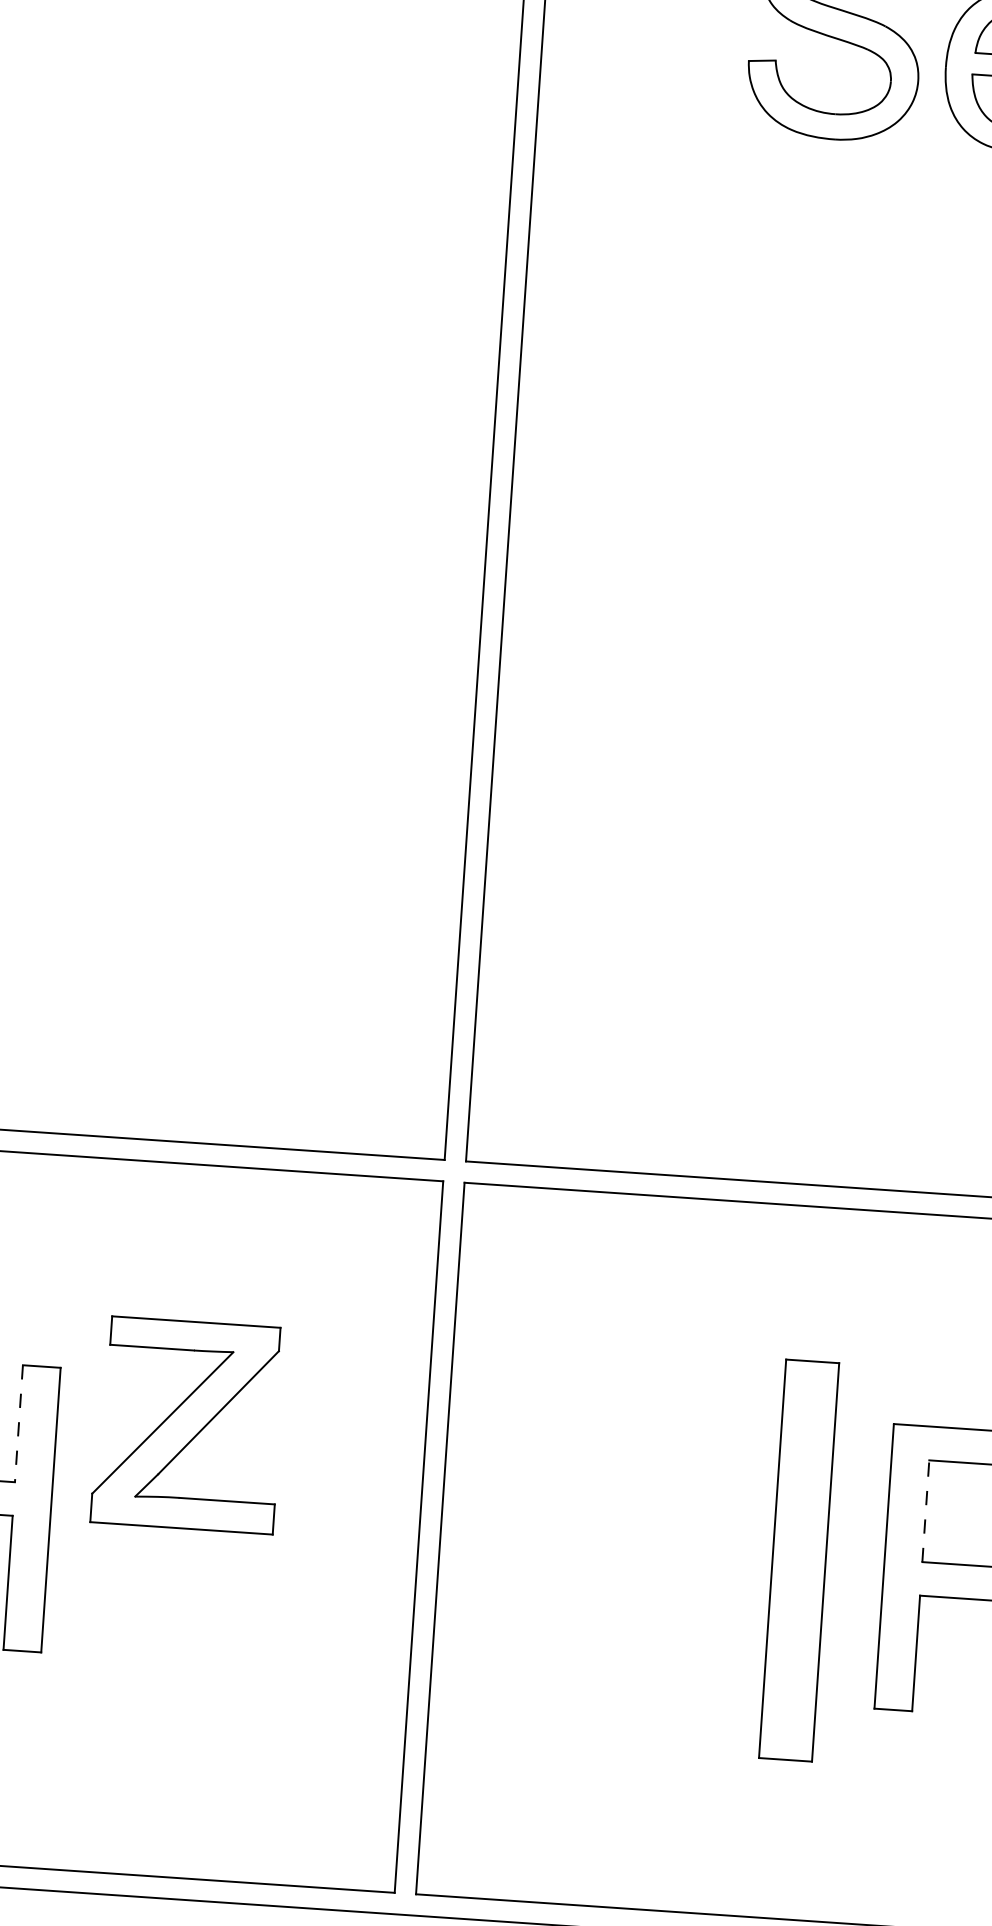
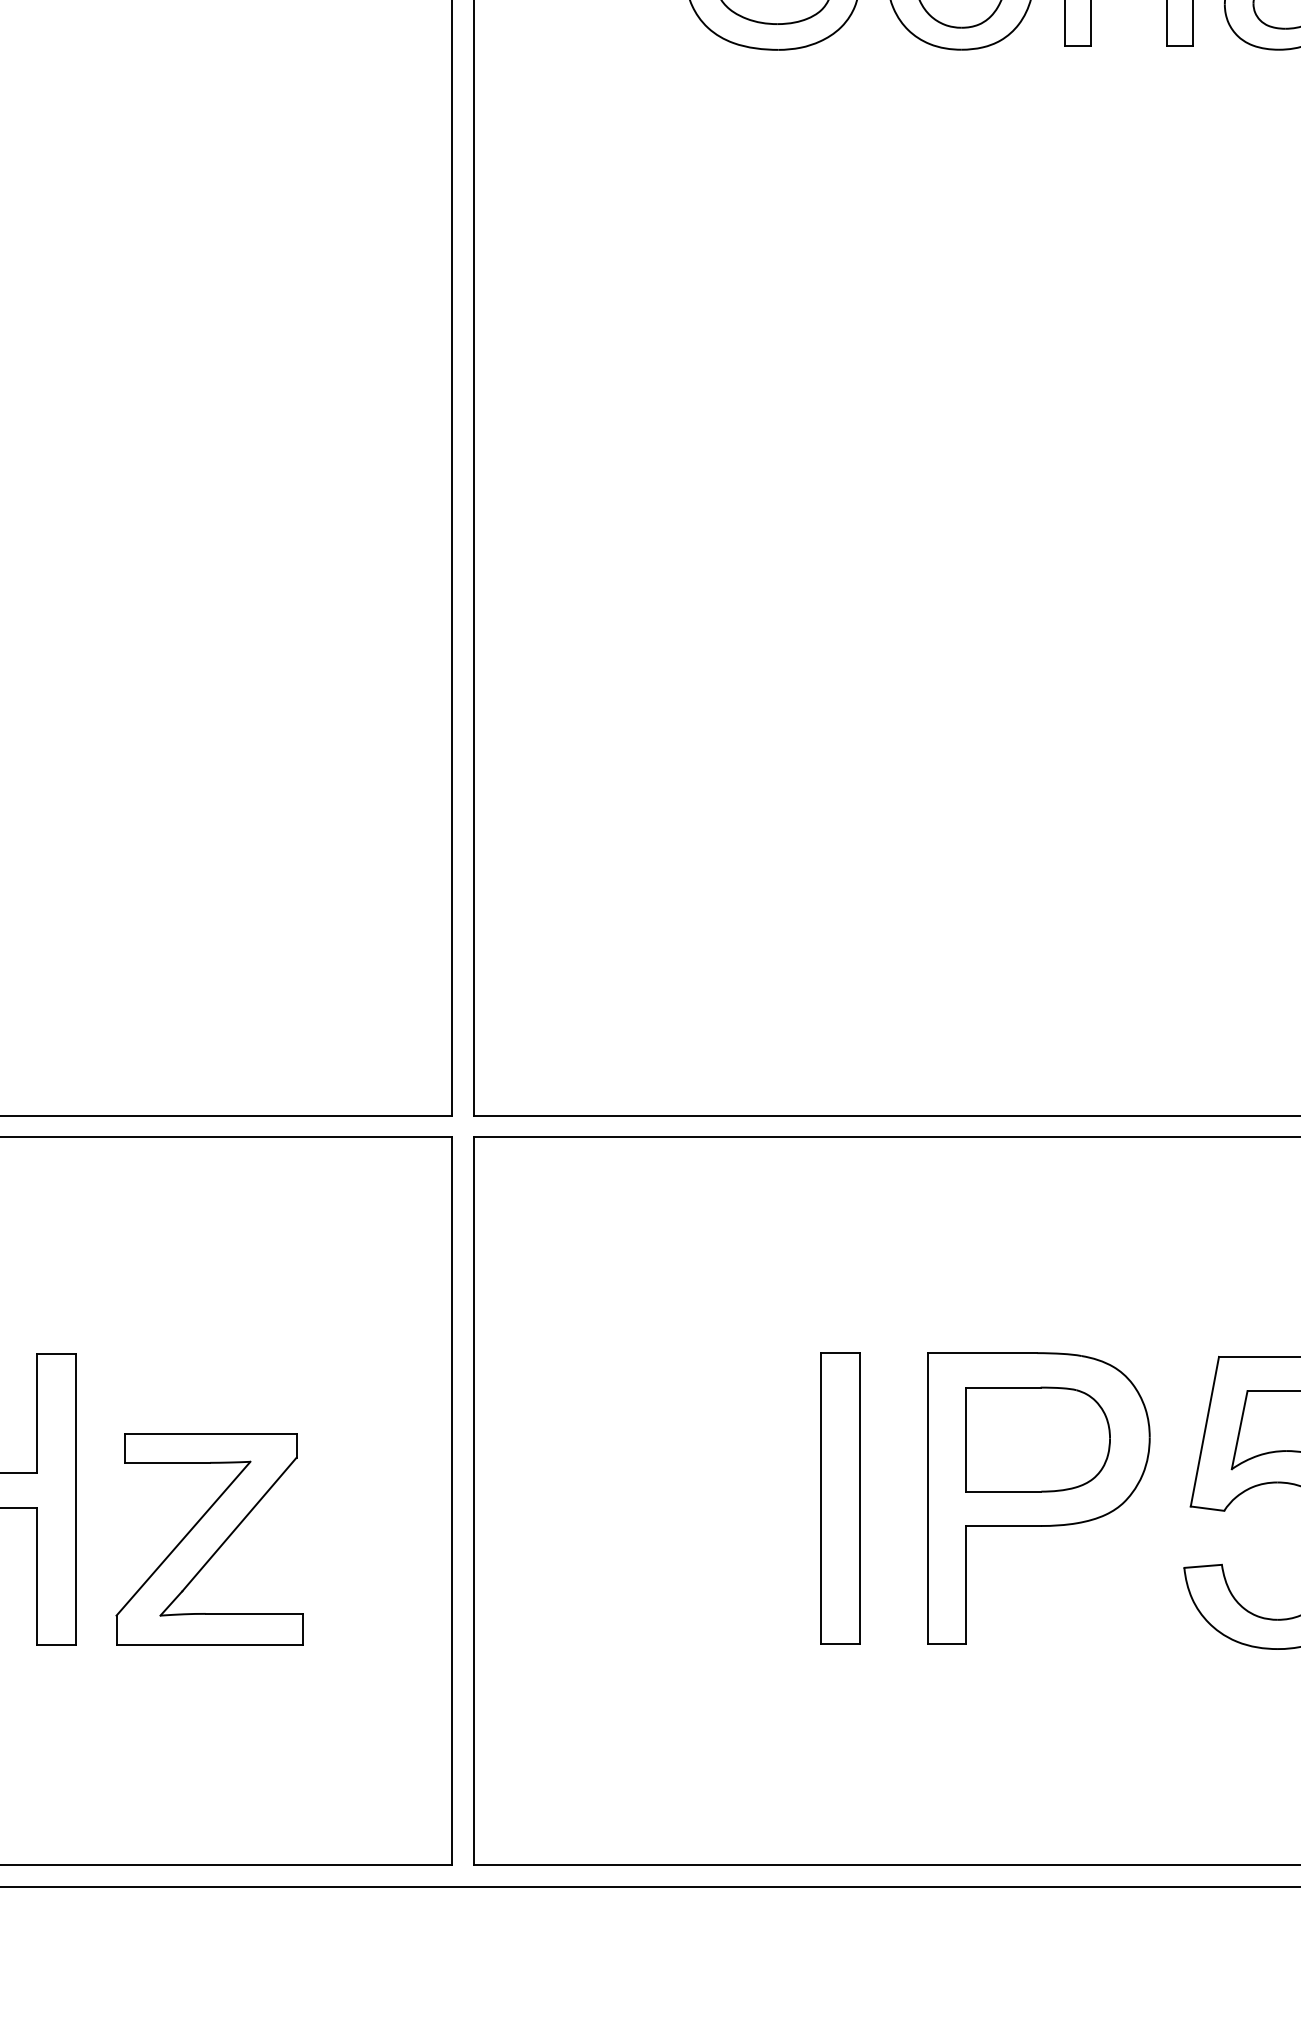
line: (19, 1423) -> (37, 1413), dashed -> solid
part: (188, 1425) -> (209, 1539), moved
line: (926, 1511) -> (966, 1439), dashed -> solid
part: (799, 1560) -> (840, 1498), size x0.71

